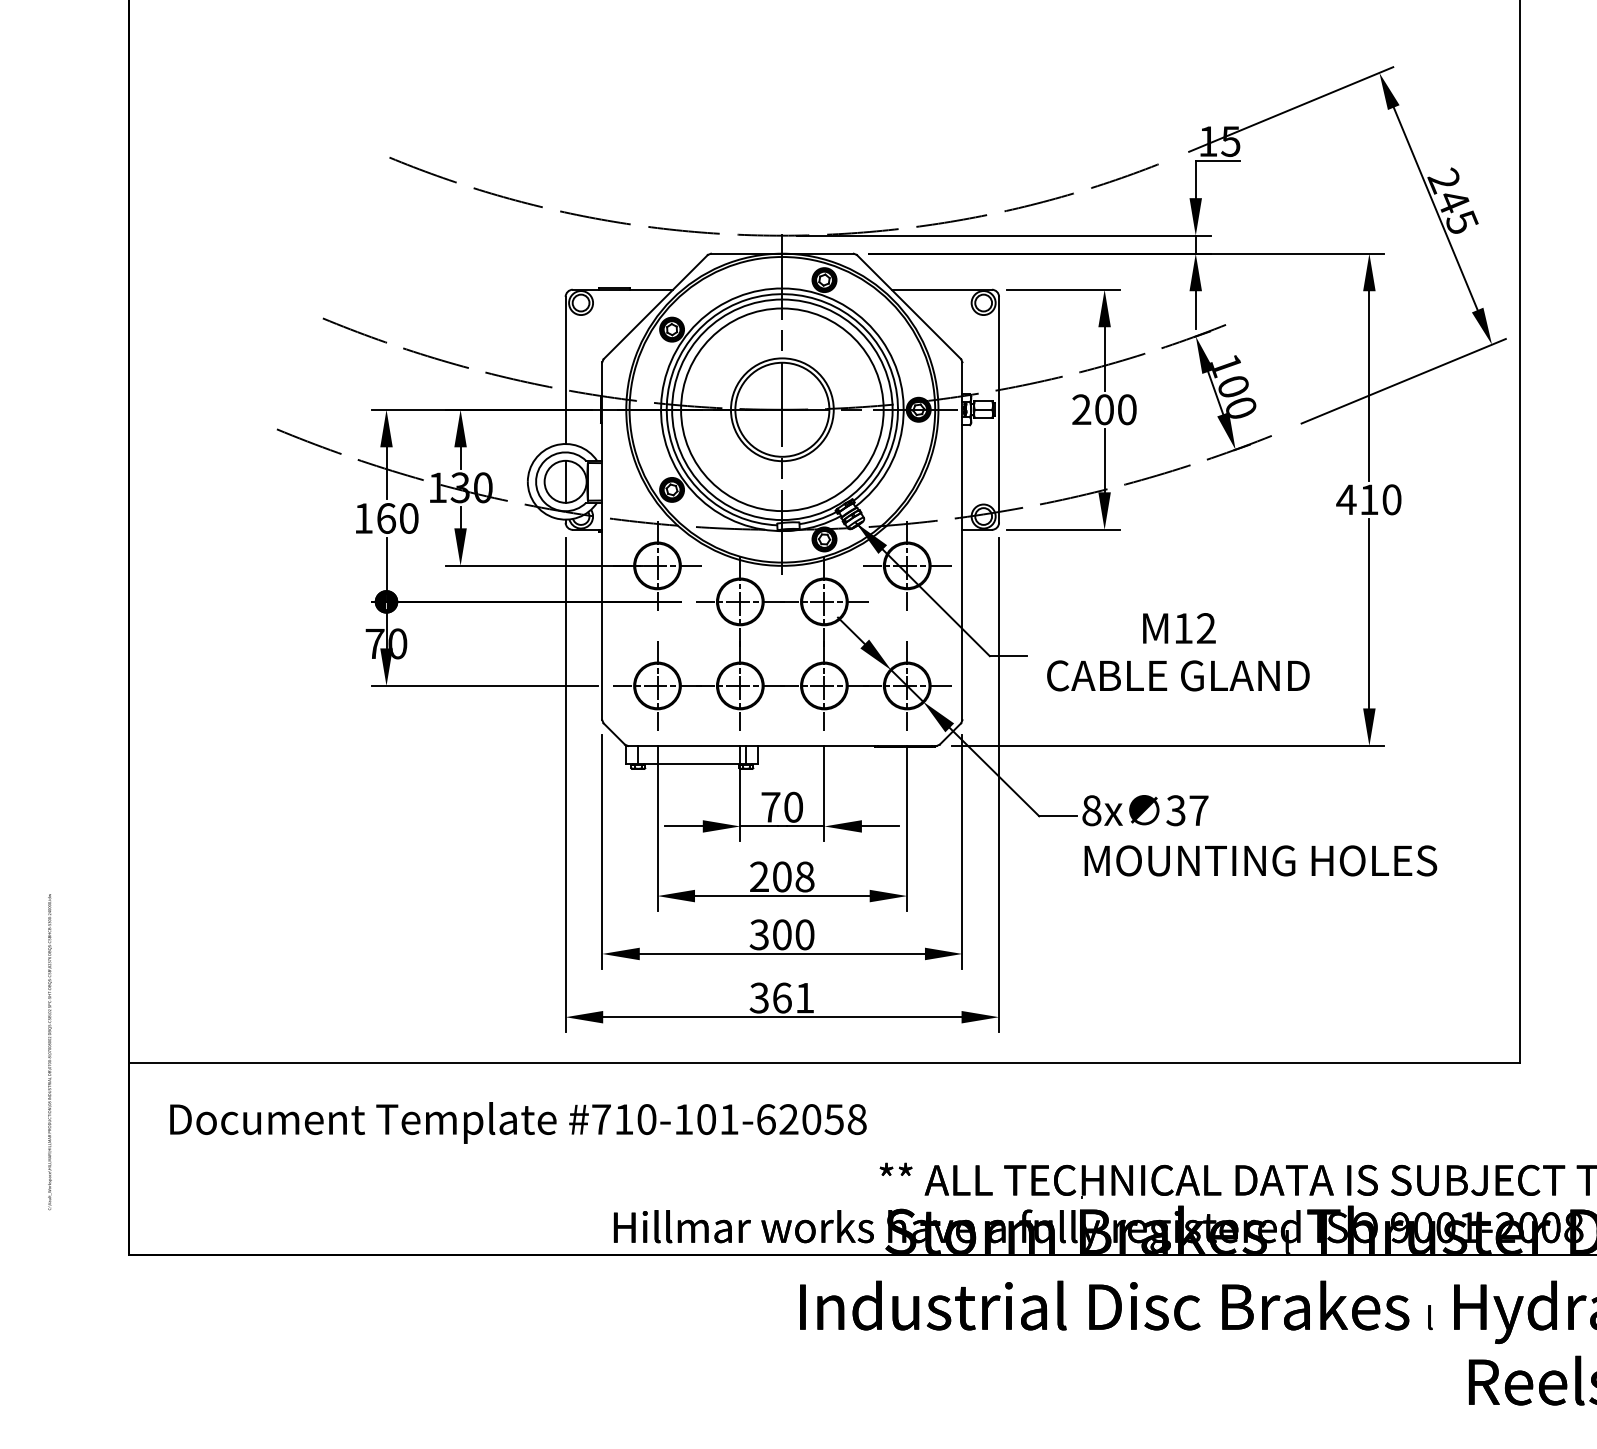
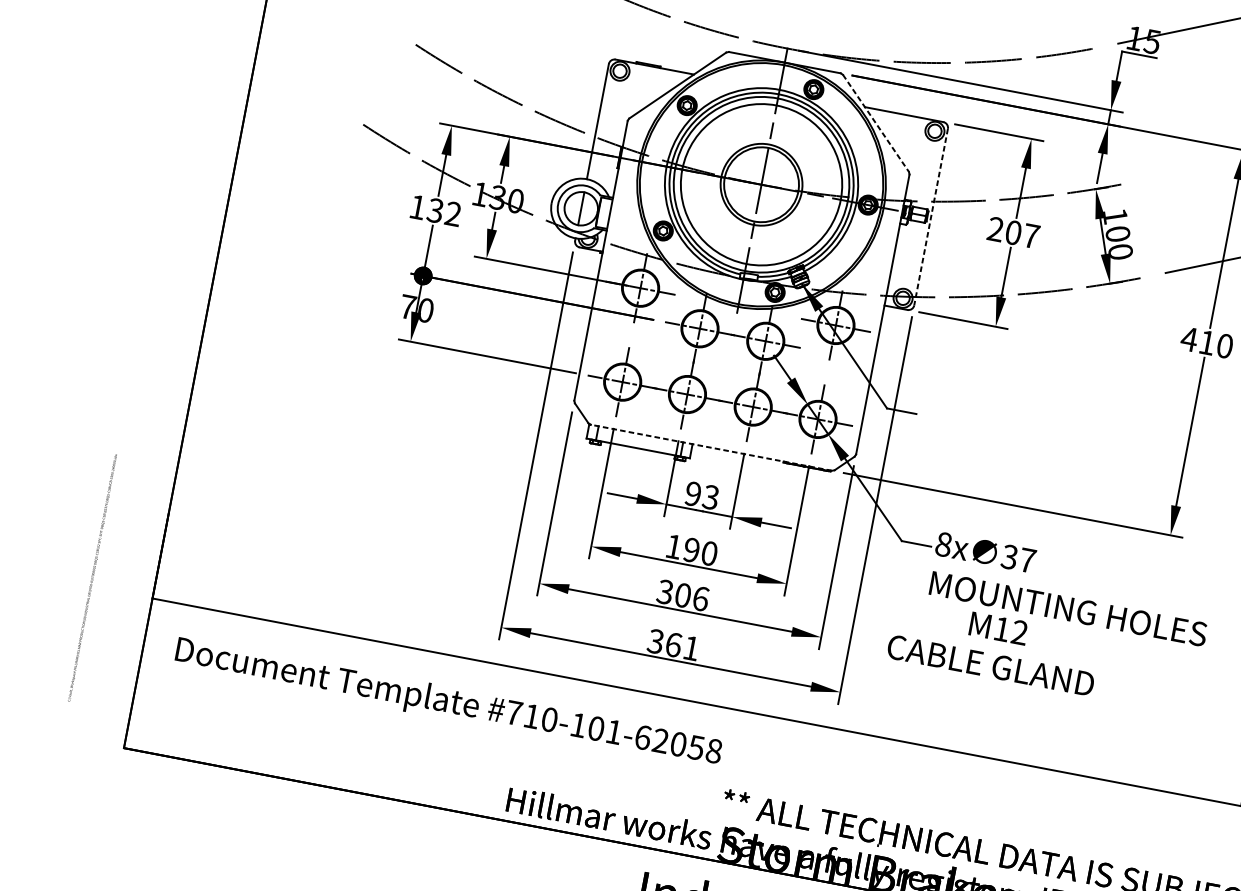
line: (909, 307) -> (876, 123), solid -> dashed
line: (999, 409) -> (931, 216), solid -> dashed
text: (1127, 409) -> (1031, 236), 200 -> 207
text: (397, 518) -> (444, 212), 160 -> 132
text: (1178, 652) -> (994, 647), moved
line: (781, 745) -> (710, 447), solid -> dashed
text: (781, 806) -> (701, 494), 70 -> 93
text: (782, 876) -> (692, 549), 208 -> 190
text: (804, 934) -> (700, 598), 300 -> 306

